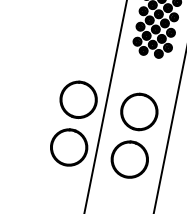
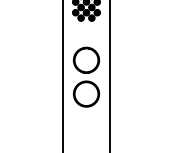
part: (74, 122) -> (43, 76), removed

